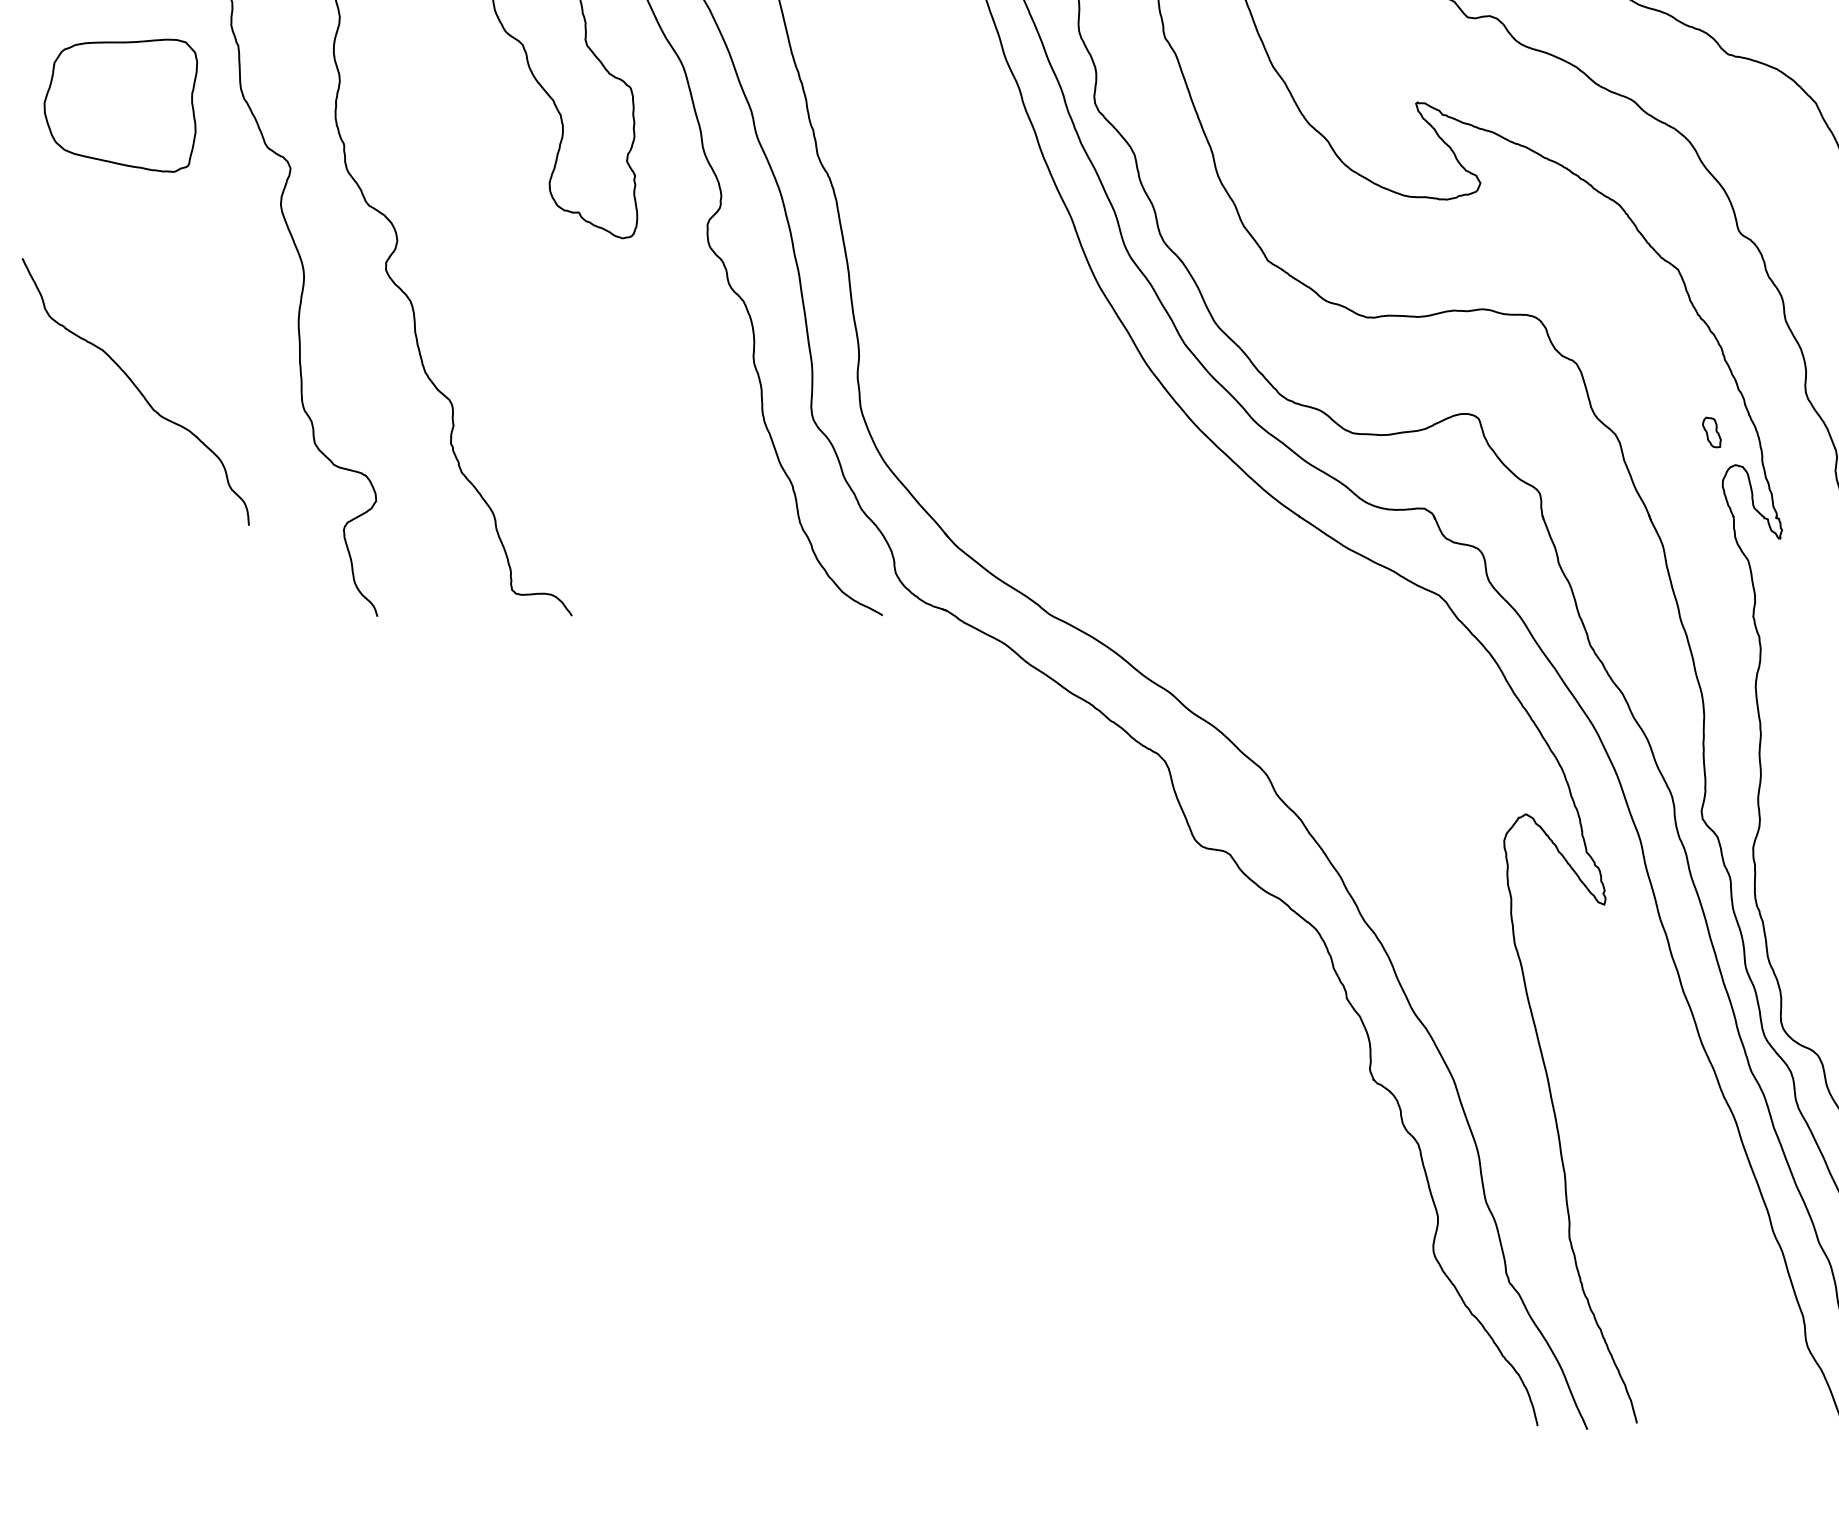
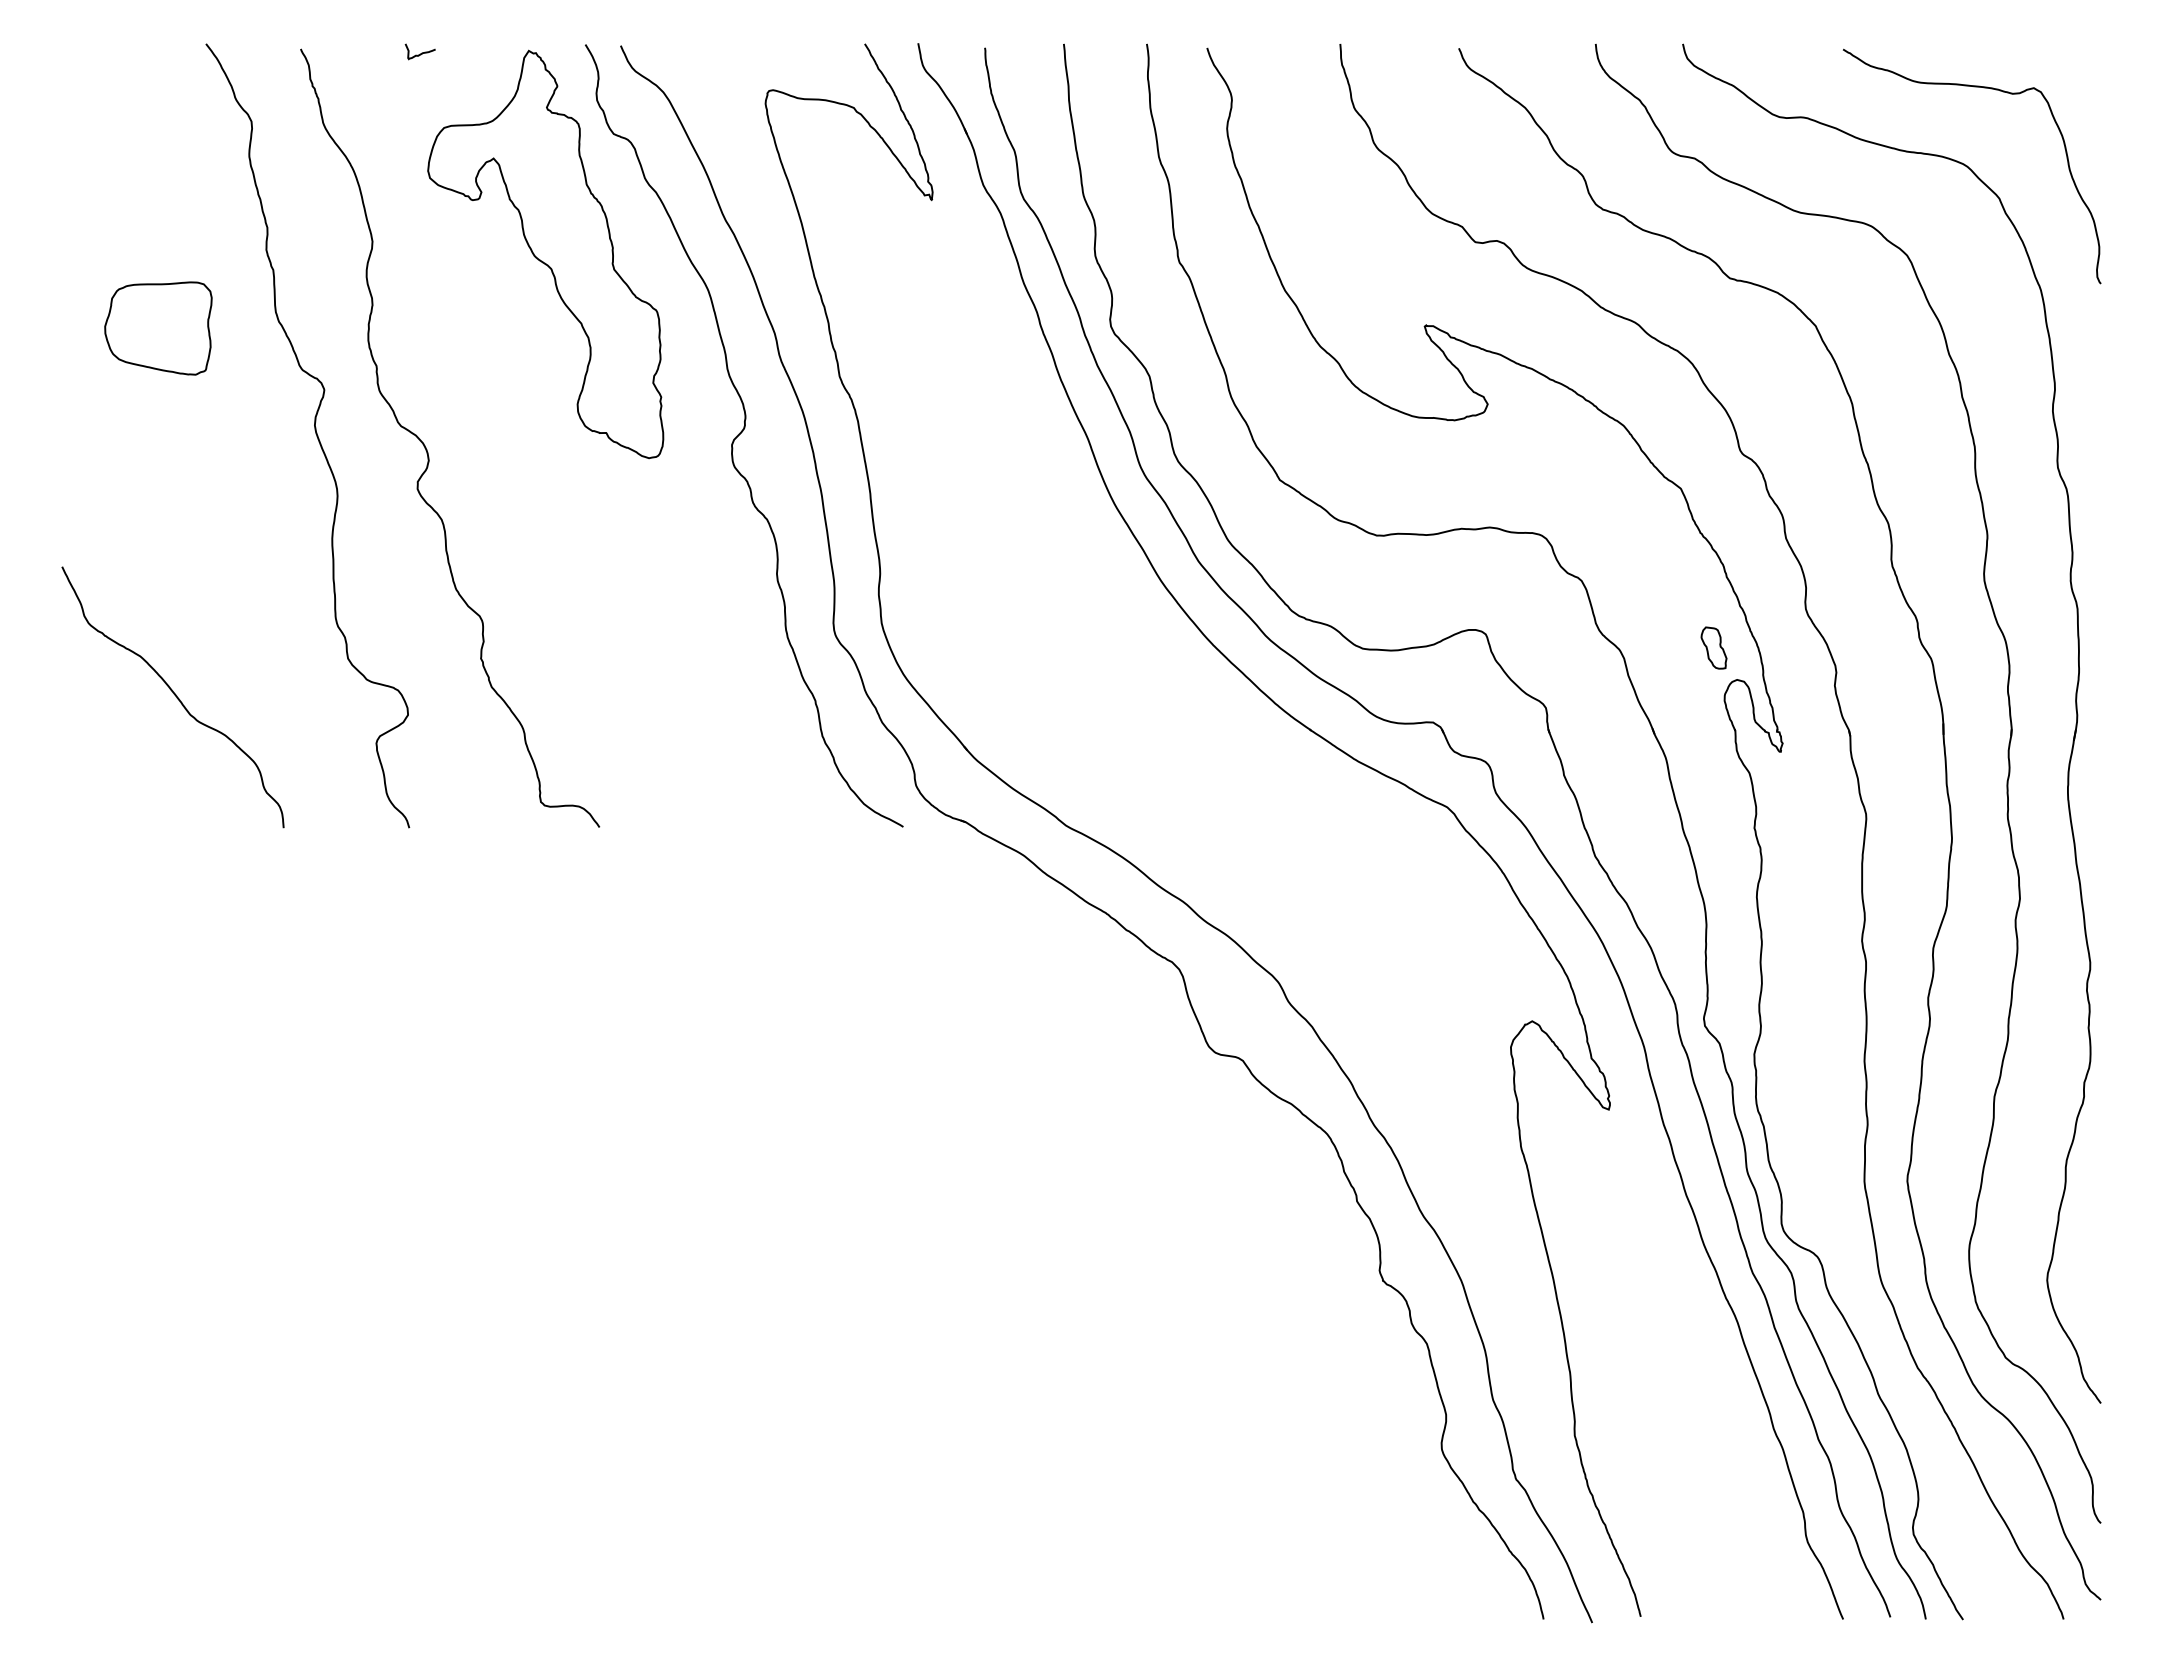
part: (120, 105) -> (158, 328), size x0.71
curve: (137, 390) -> (174, 695), moved
part: (1711, 431) -> (1713, 647), size x1.43

